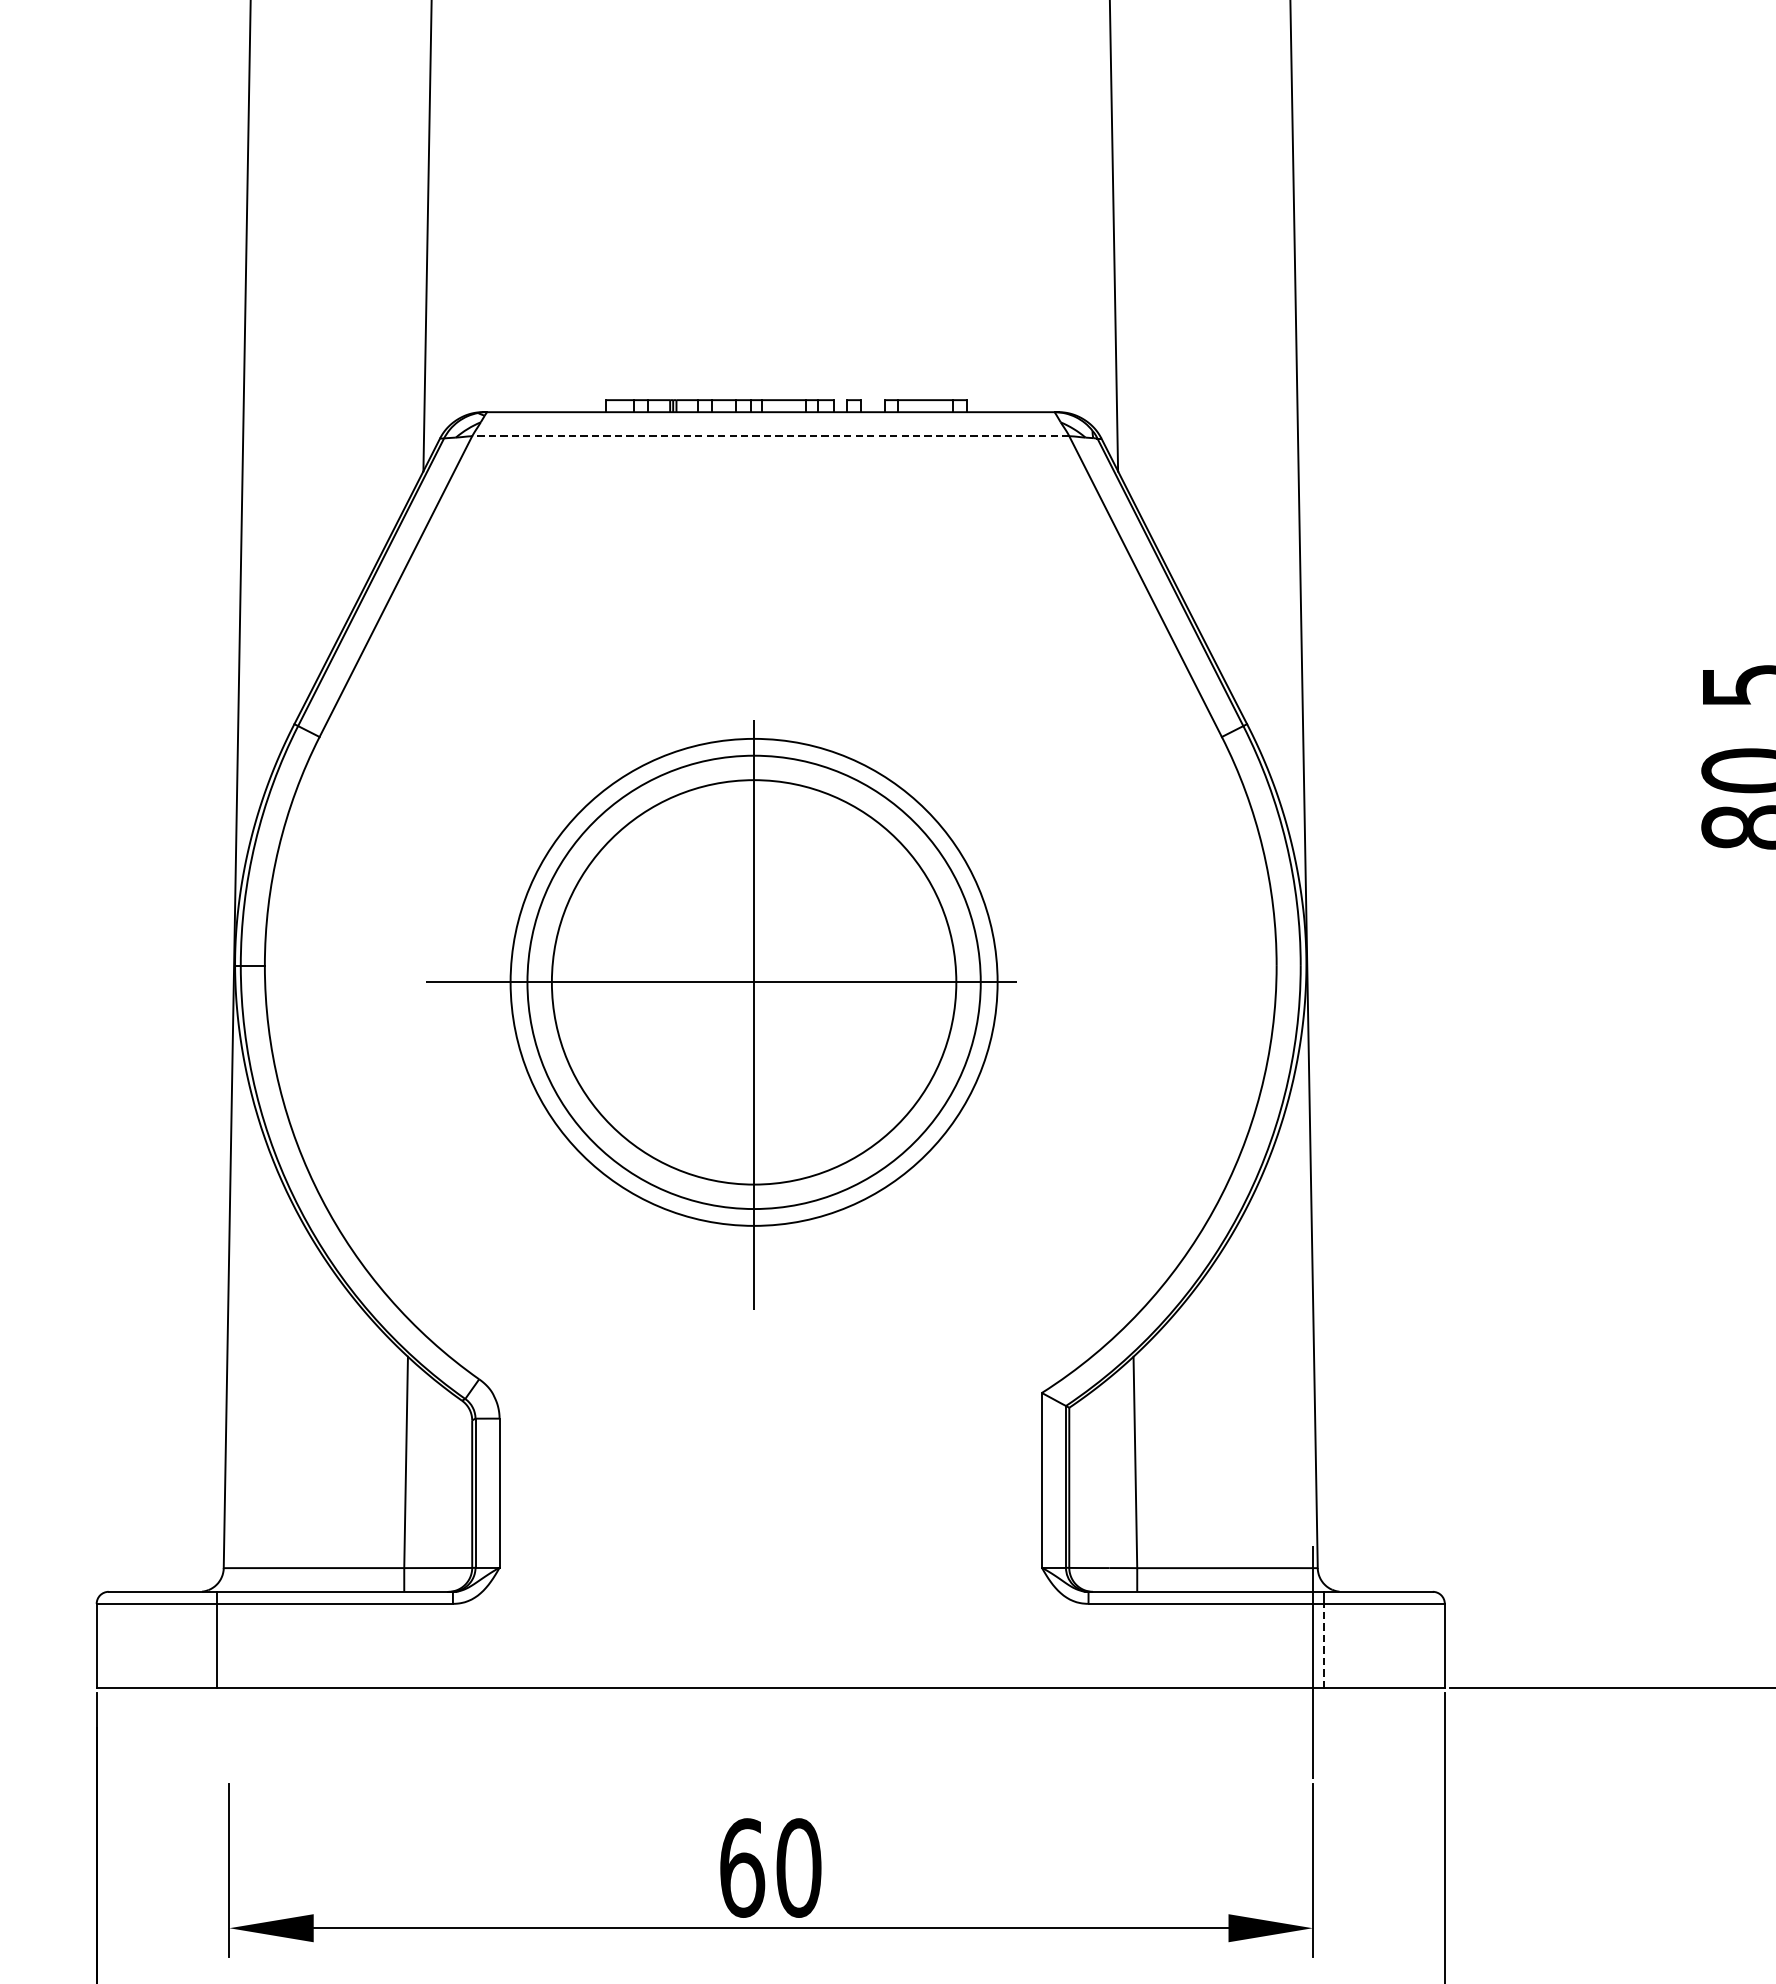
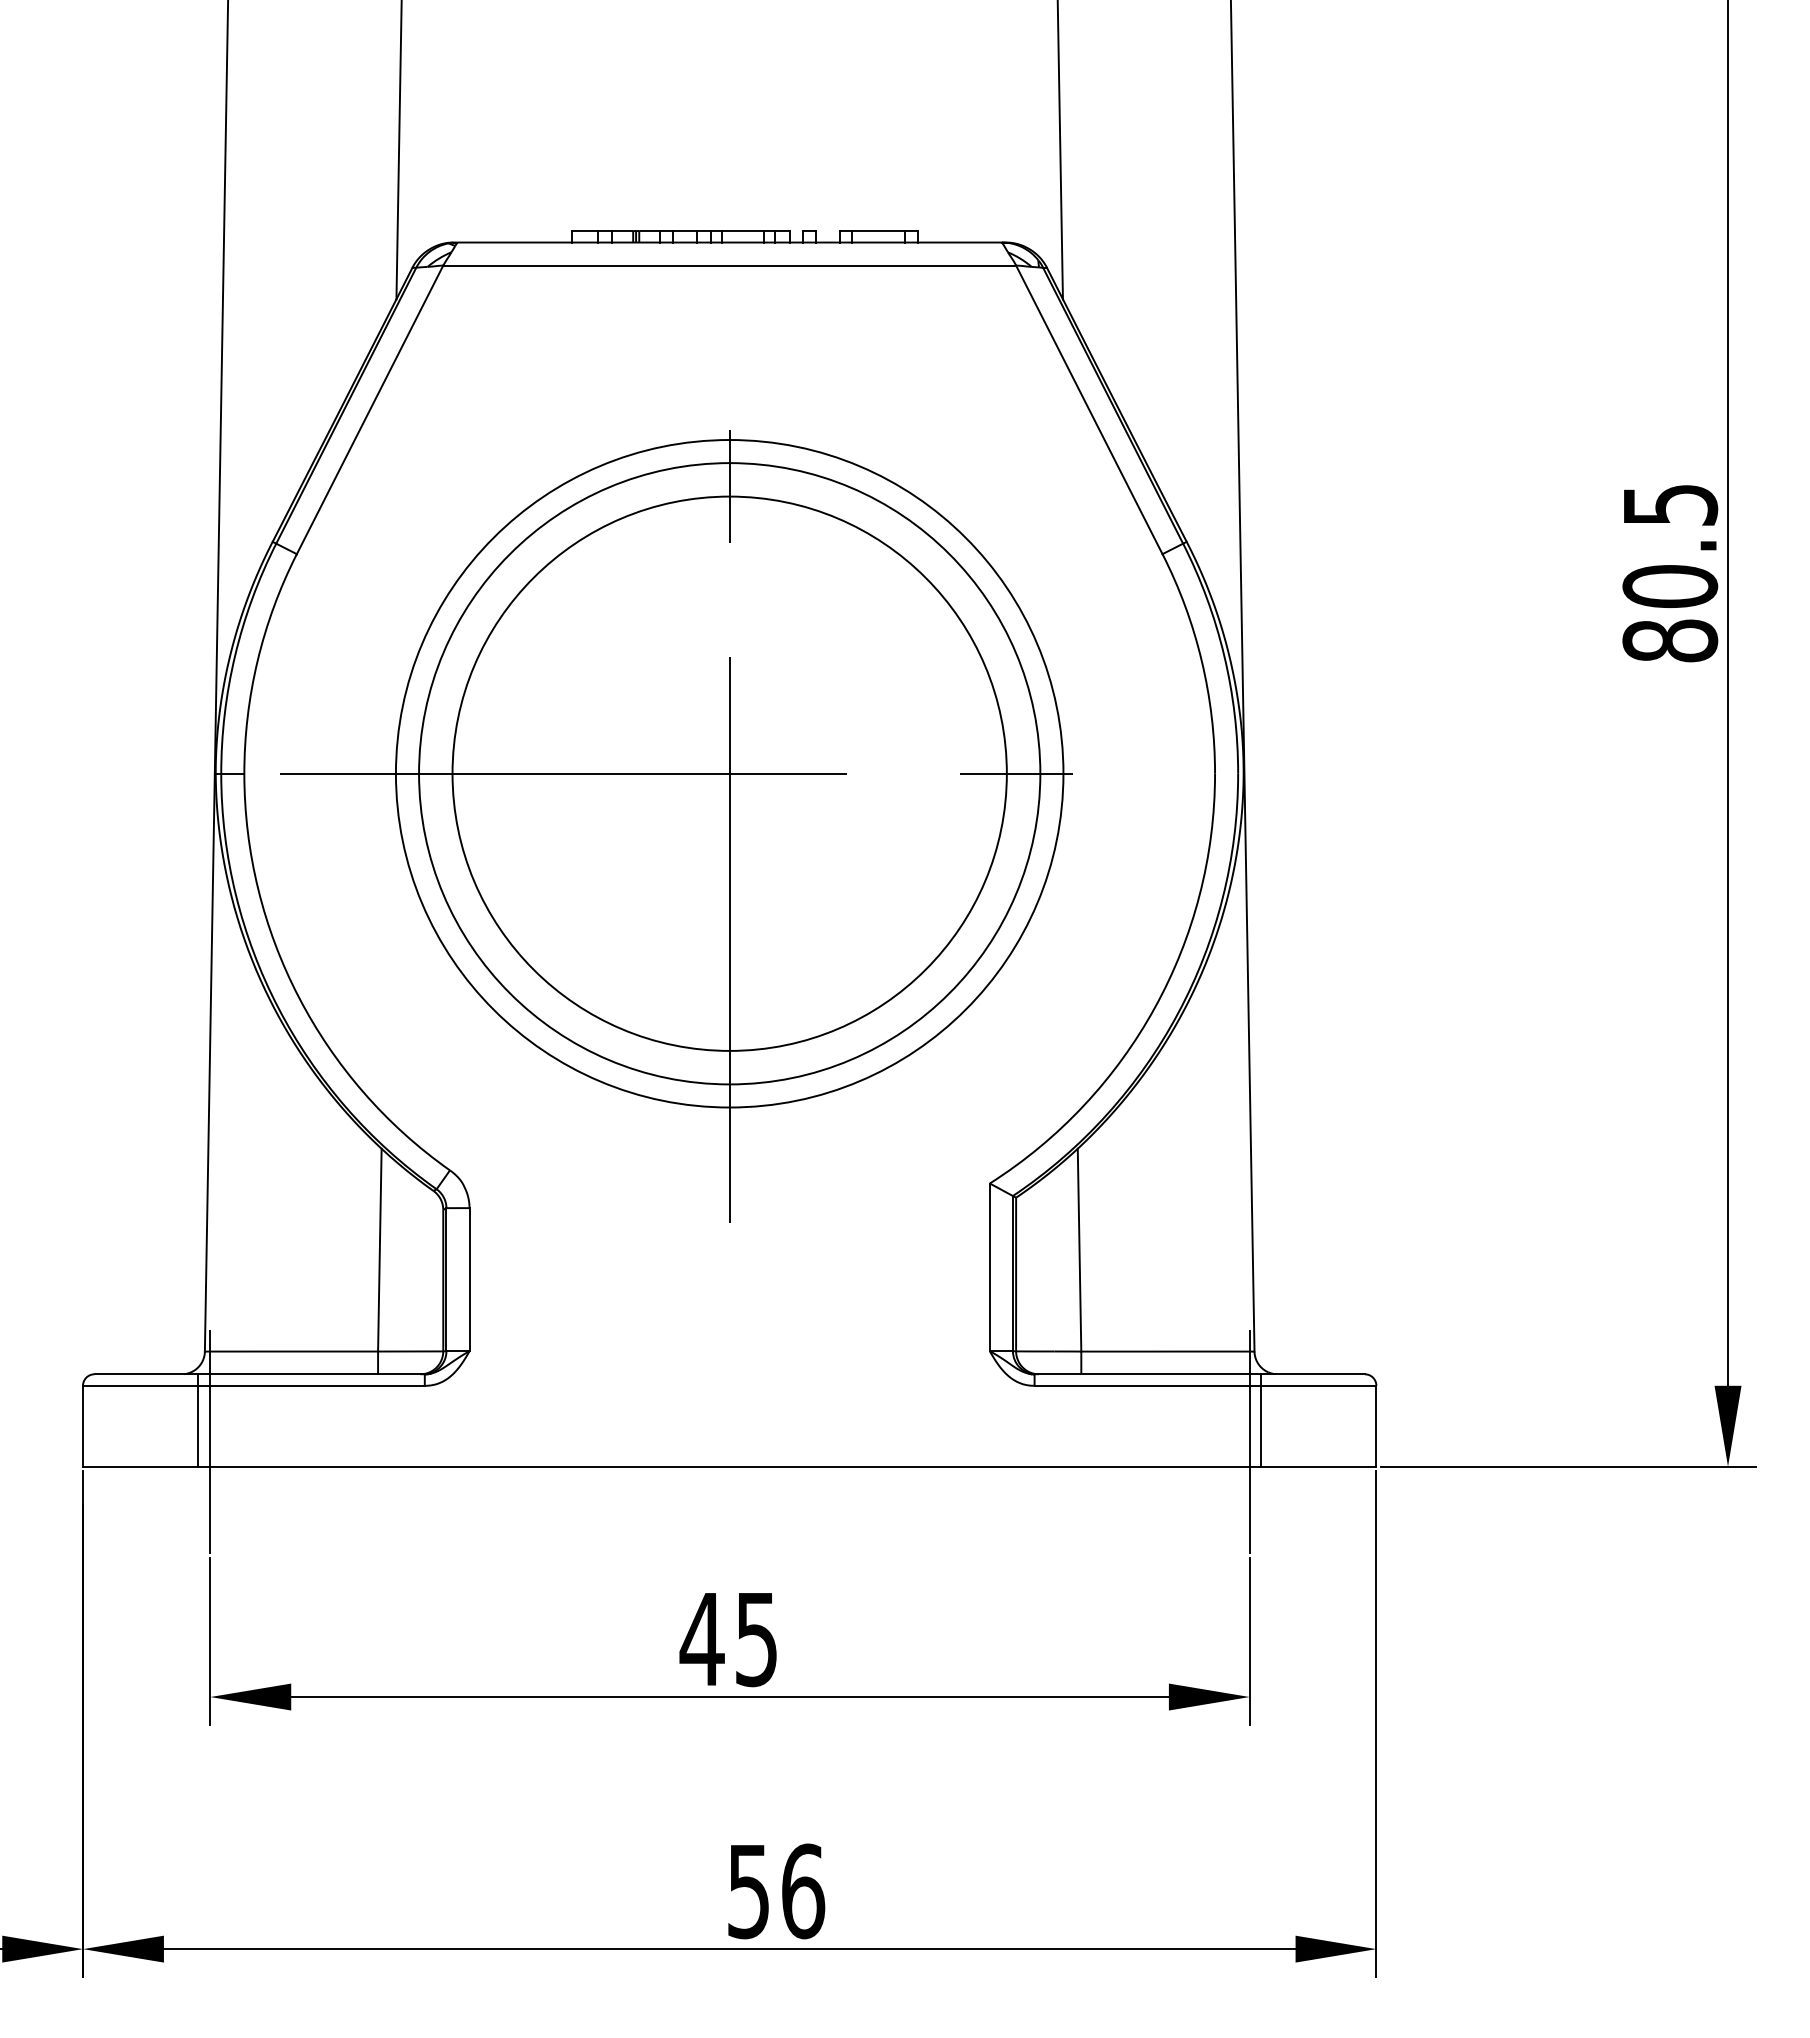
line: (770, 436) -> (729, 265), dashed -> solid
part: (715, 1020) -> (676, 826), size x1.43
line: (1324, 1645) -> (1260, 1425), dashed -> solid
line: (229, 1661) -> (210, 1441), added
text: (769, 1868) -> (728, 1639), 60 -> 45

